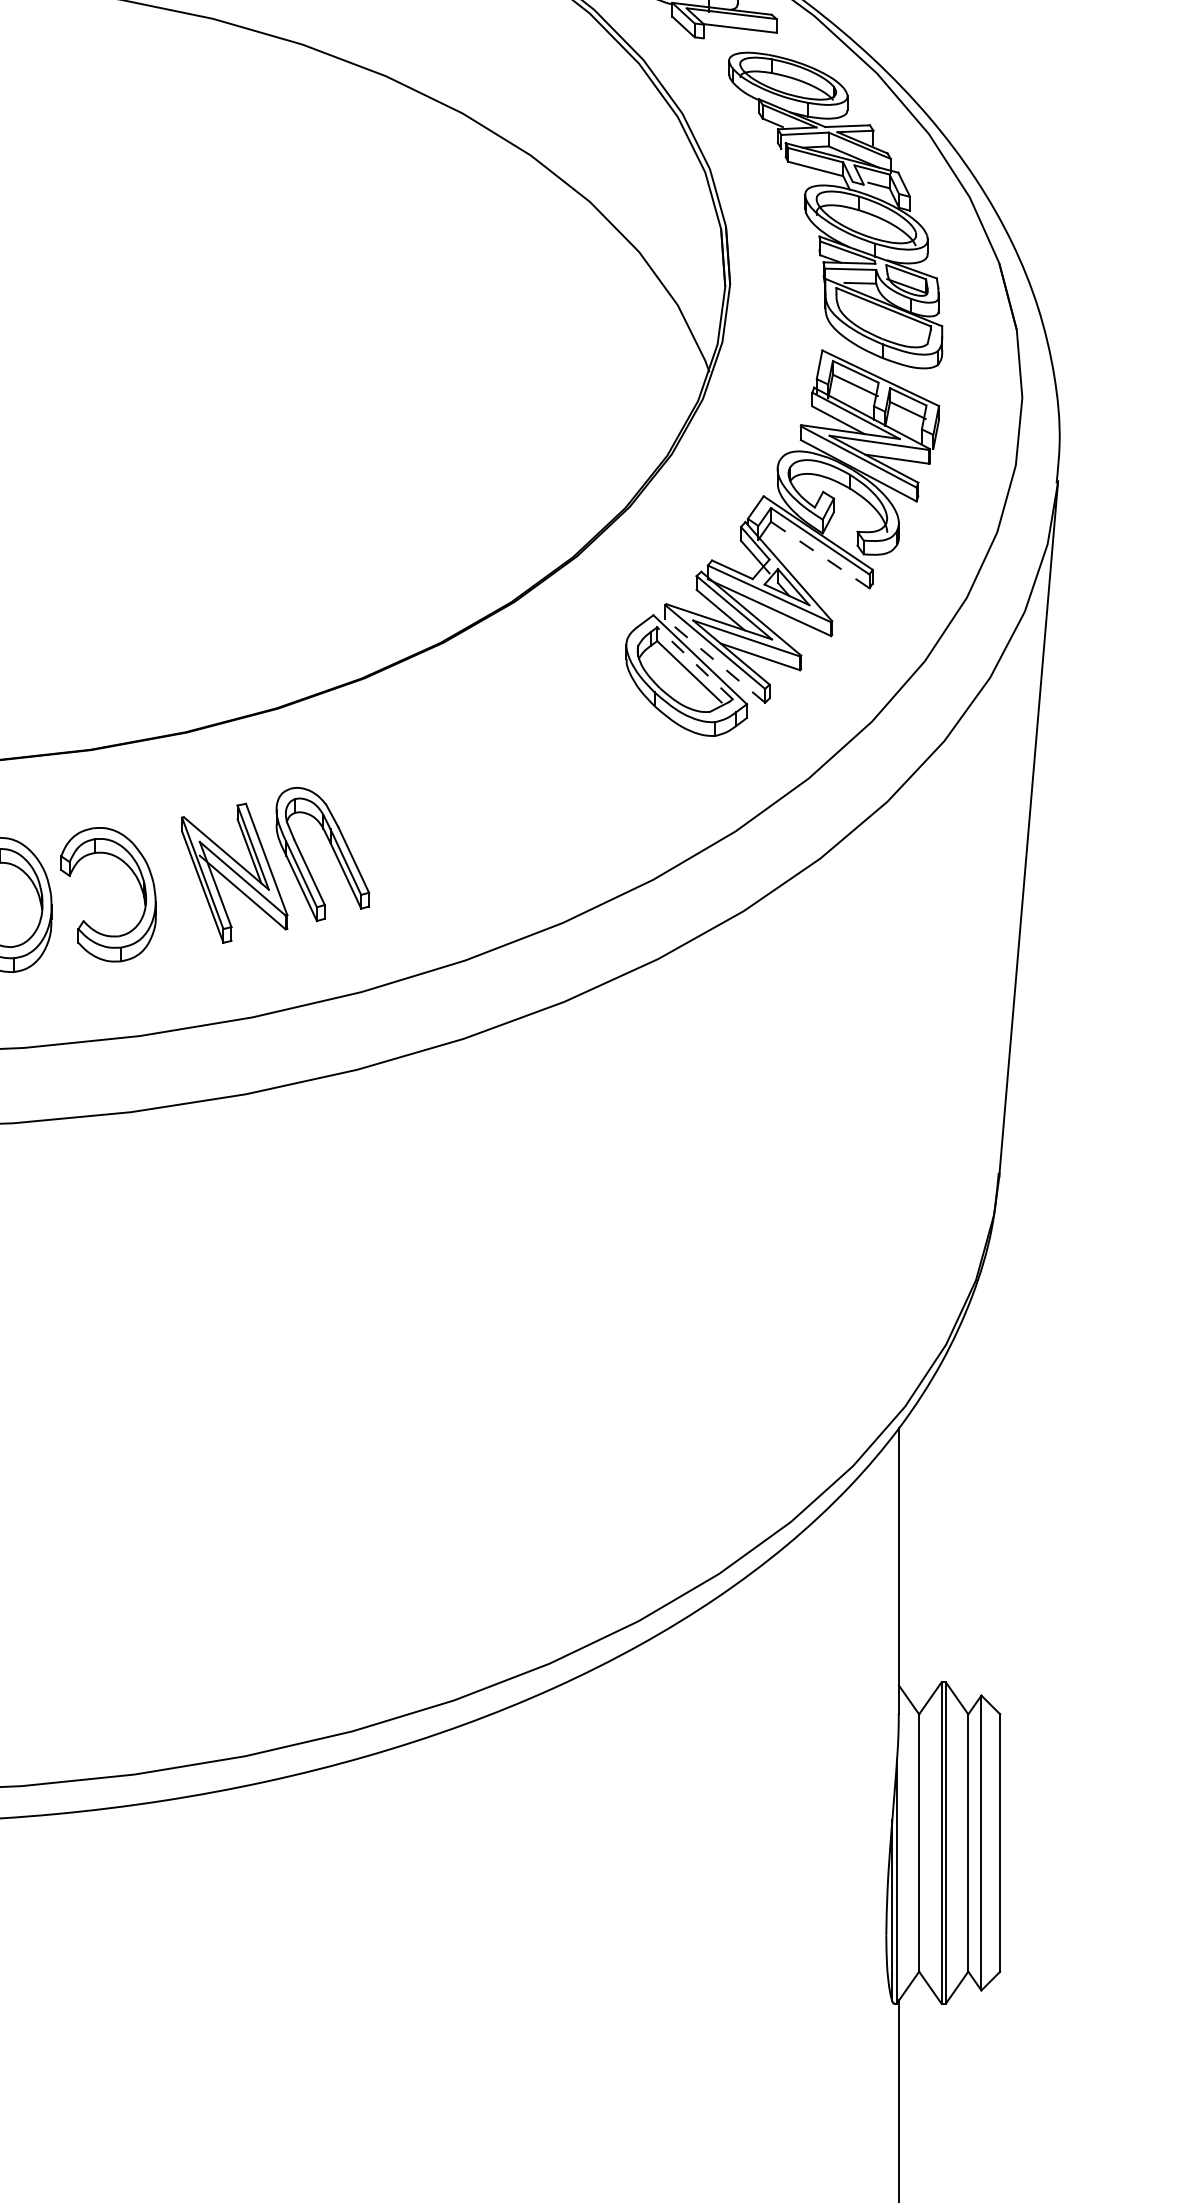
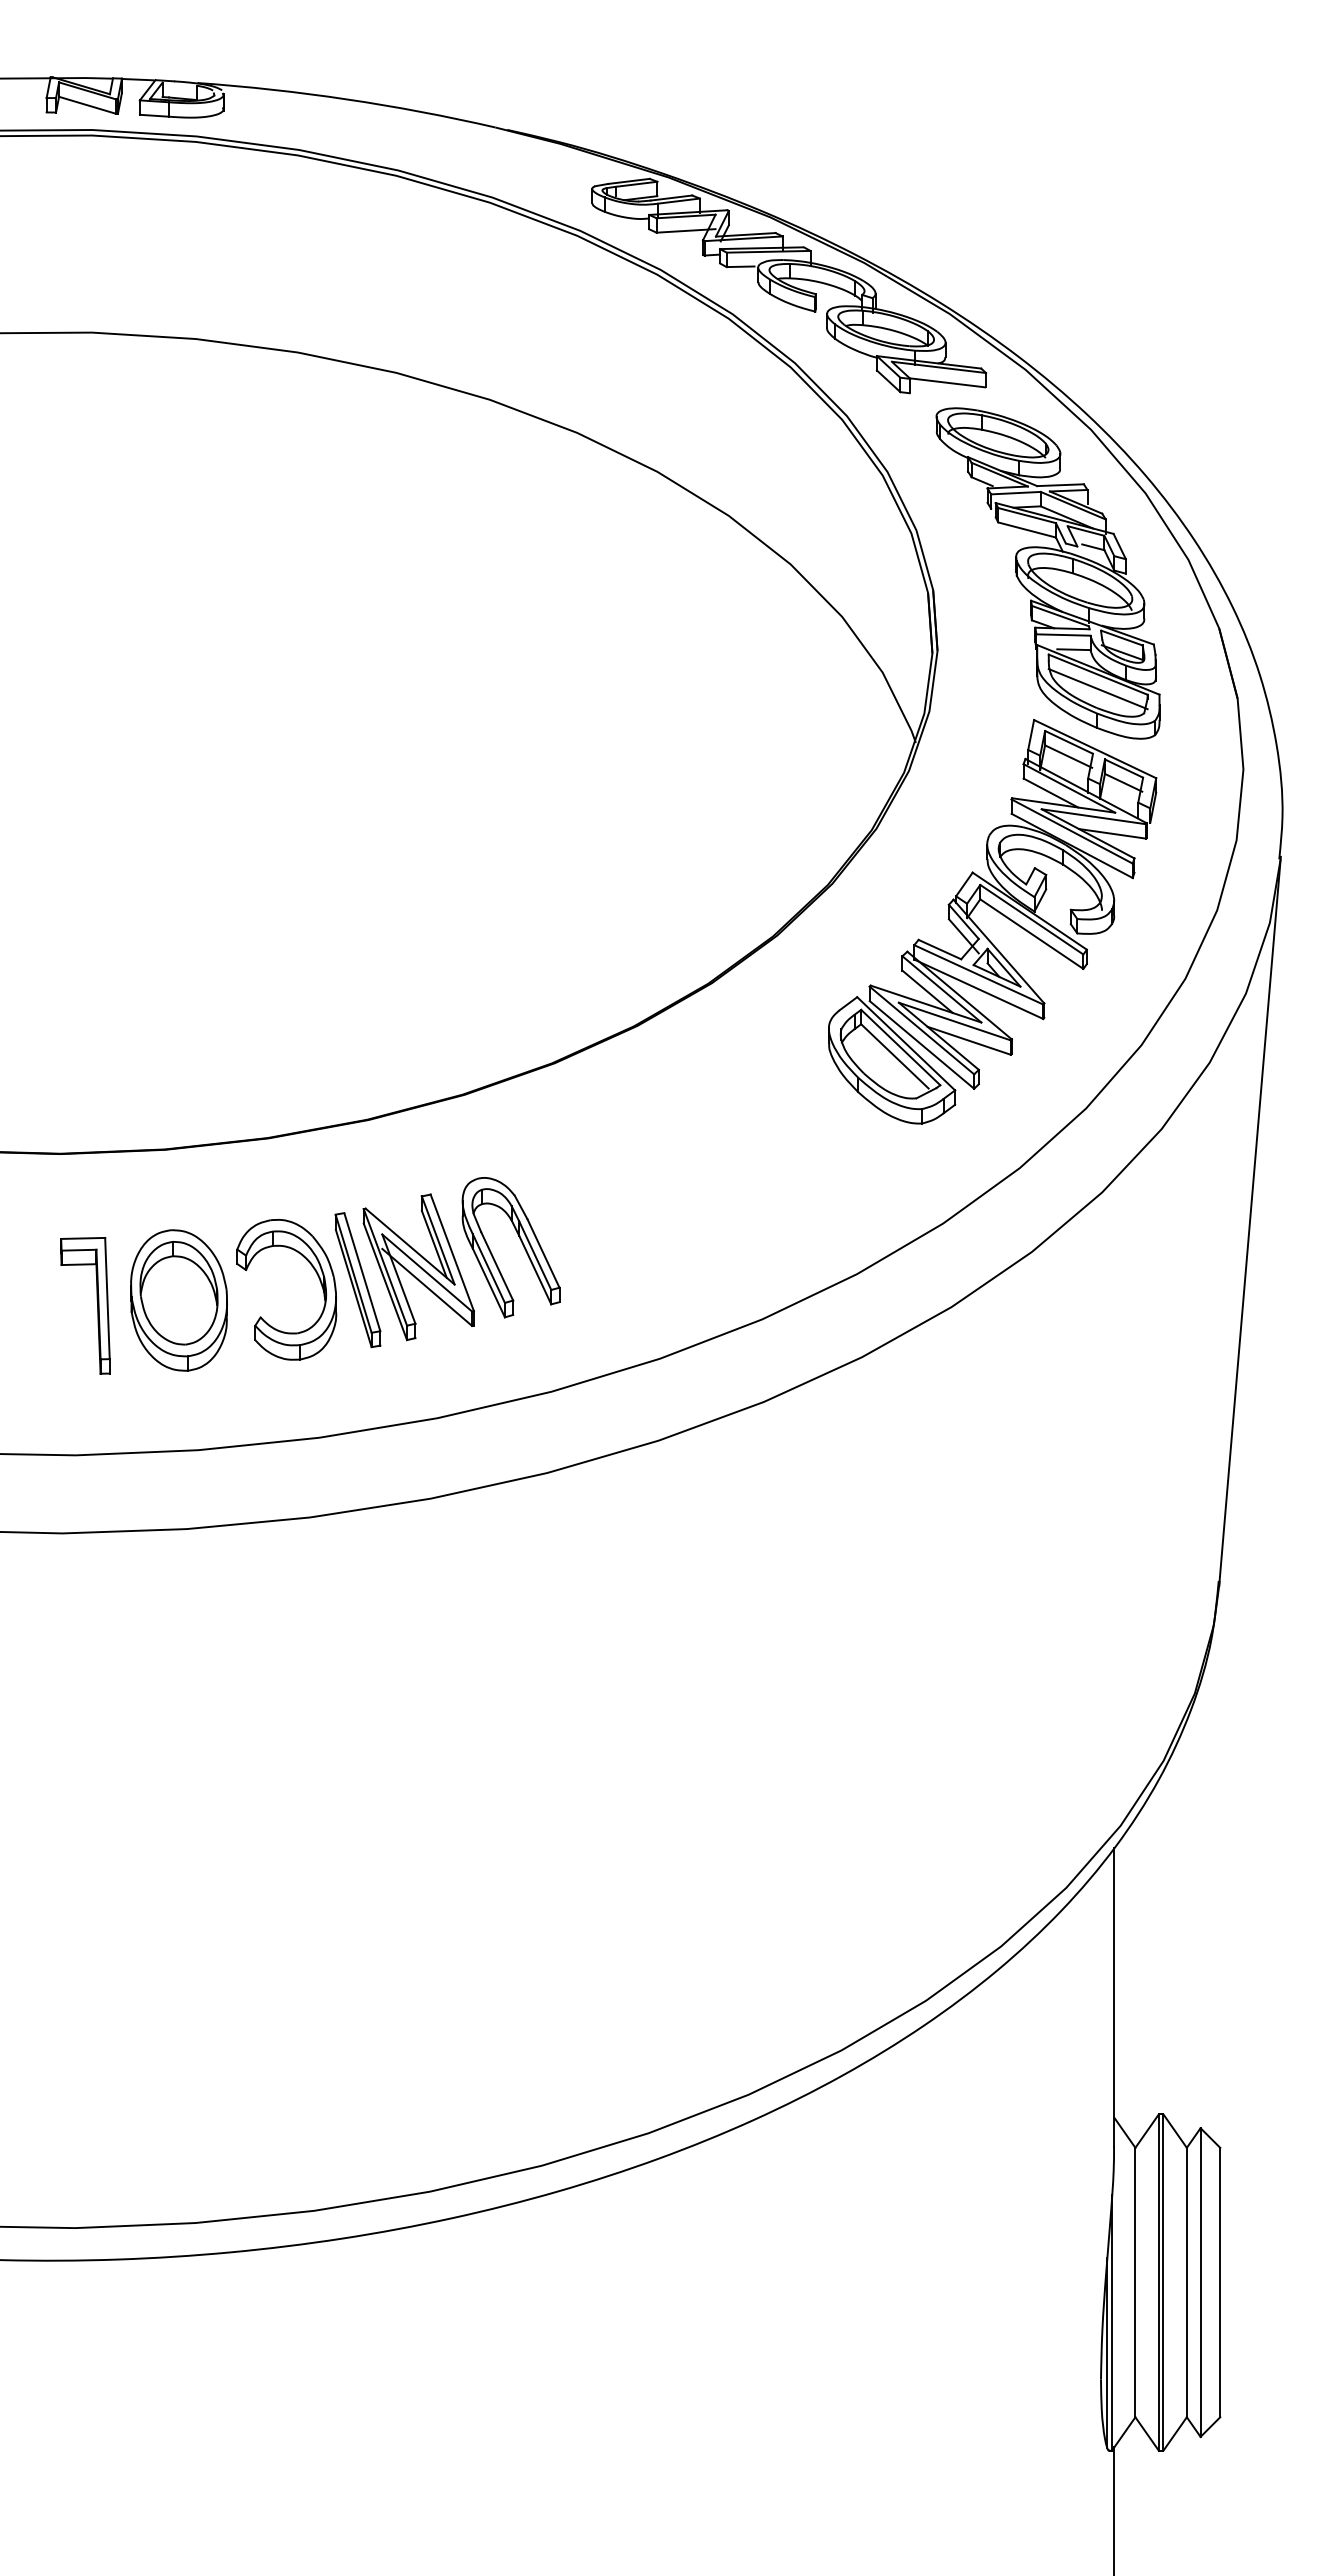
line: (882, 321) -> (1097, 689), added
line: (819, 554) -> (1031, 933), dashed -> solid
line: (714, 660) -> (921, 1044), dashed -> solid
line: (694, 663) -> (900, 1047), dashed -> solid
part: (176, 885) -> (357, 1280), added

